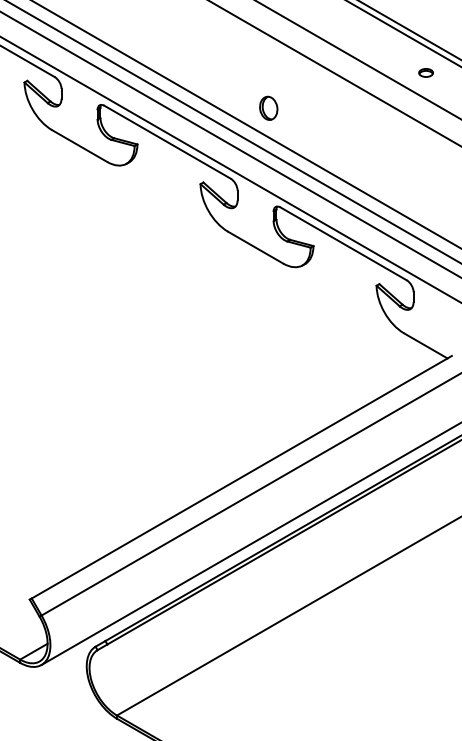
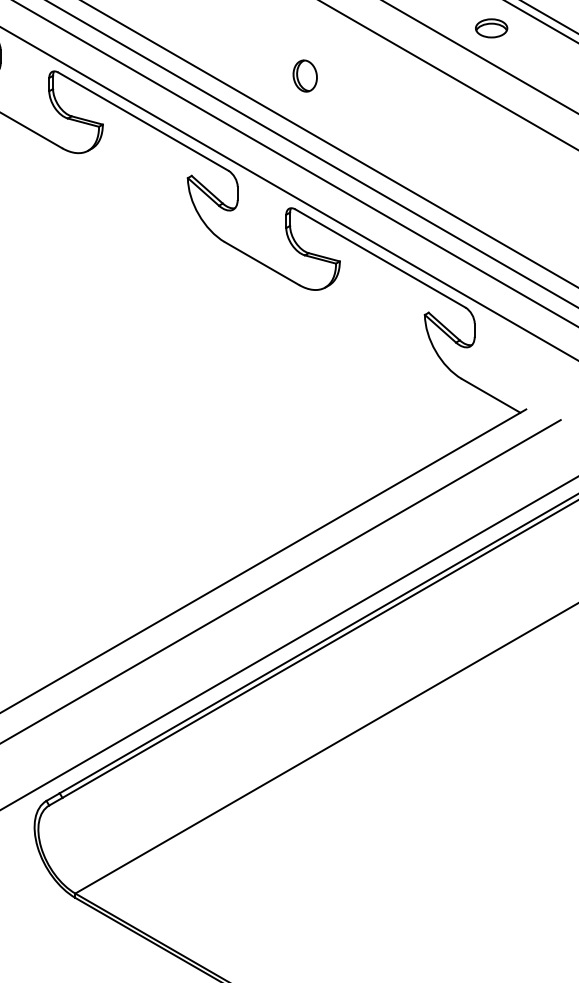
part: (425, 72) -> (490, 27), size x1.67
part: (268, 107) -> (304, 74), moved

